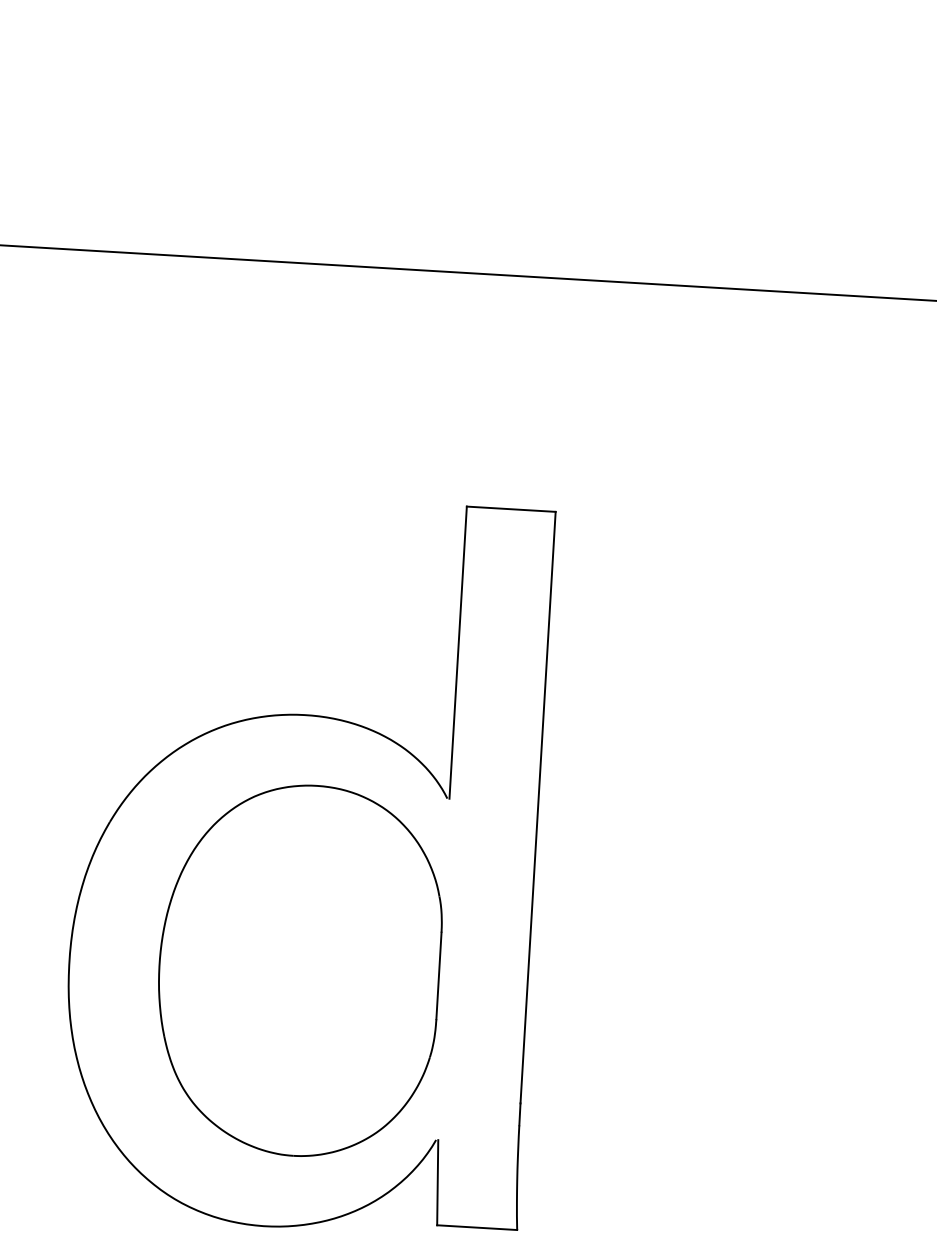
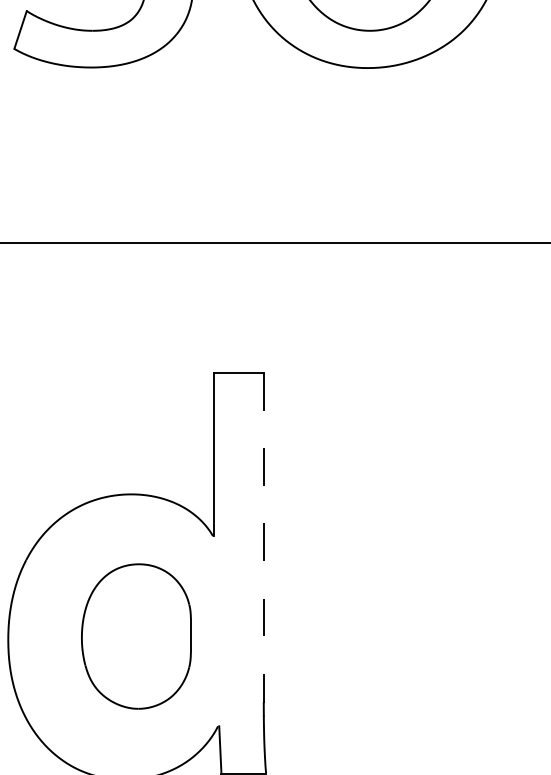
line: (537, 808) -> (263, 538), solid -> dashed
part: (299, 970) -> (136, 636), size x0.7

